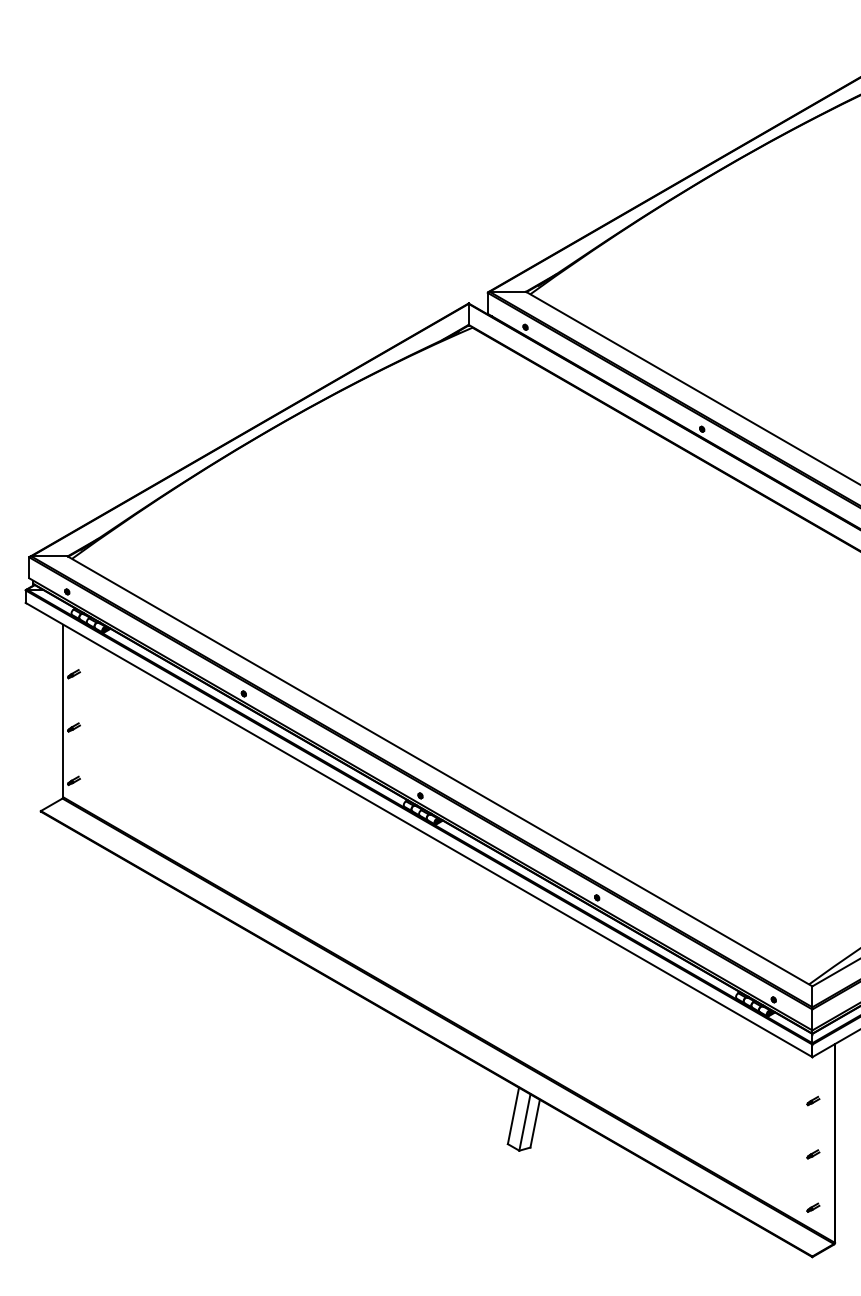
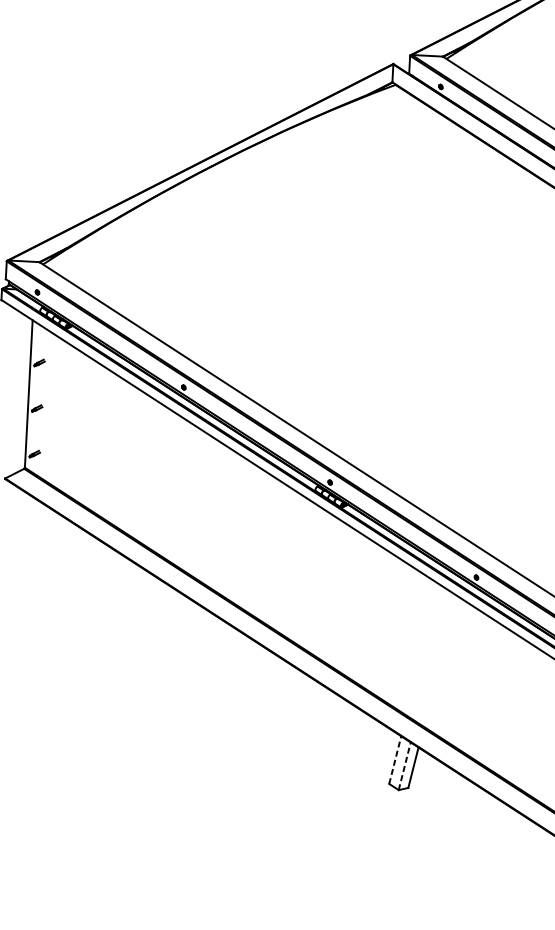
line: (513, 1115) -> (395, 759), solid -> dashed
line: (524, 1122) -> (404, 766), solid -> dashed

